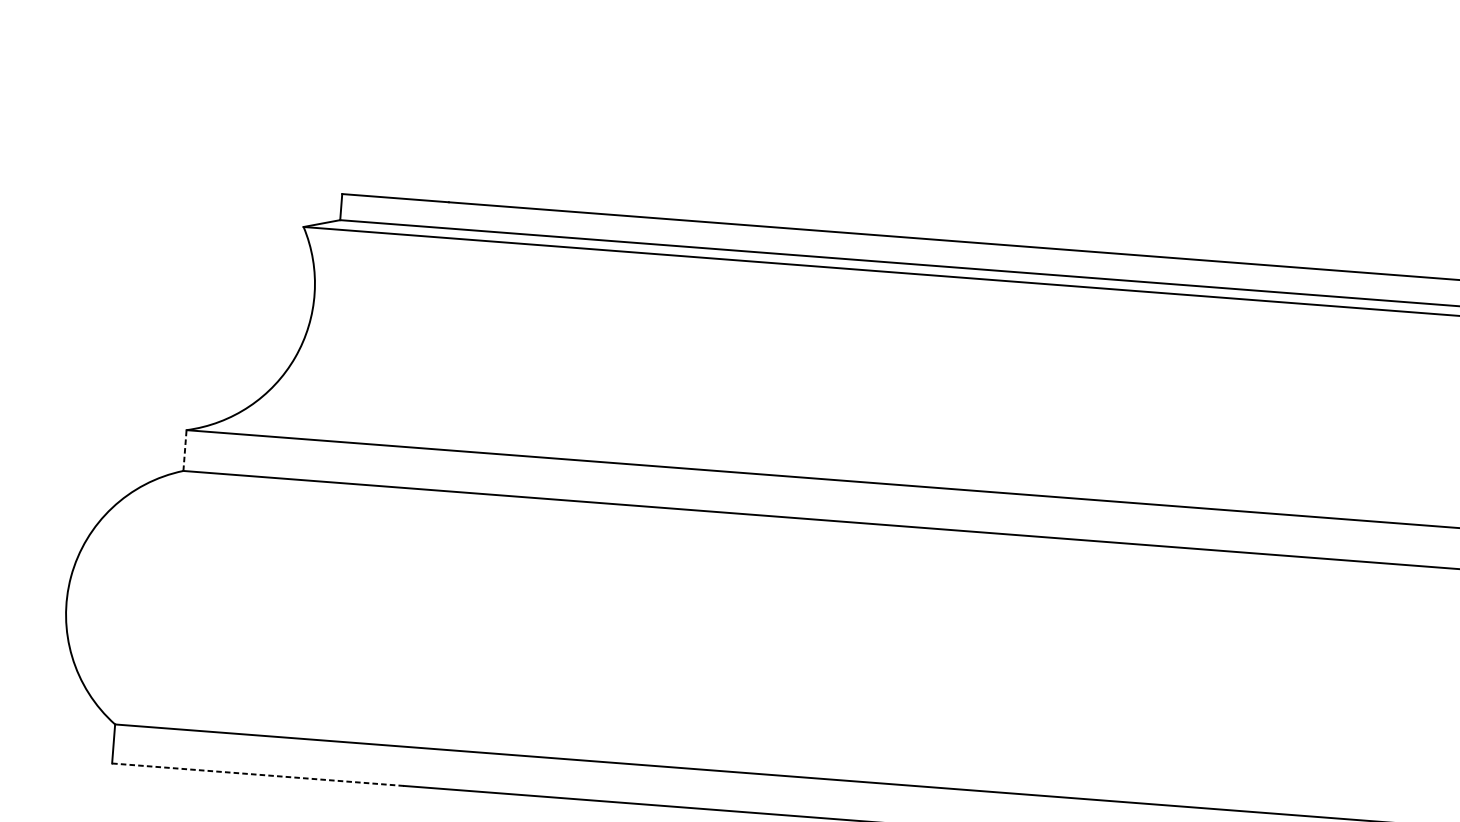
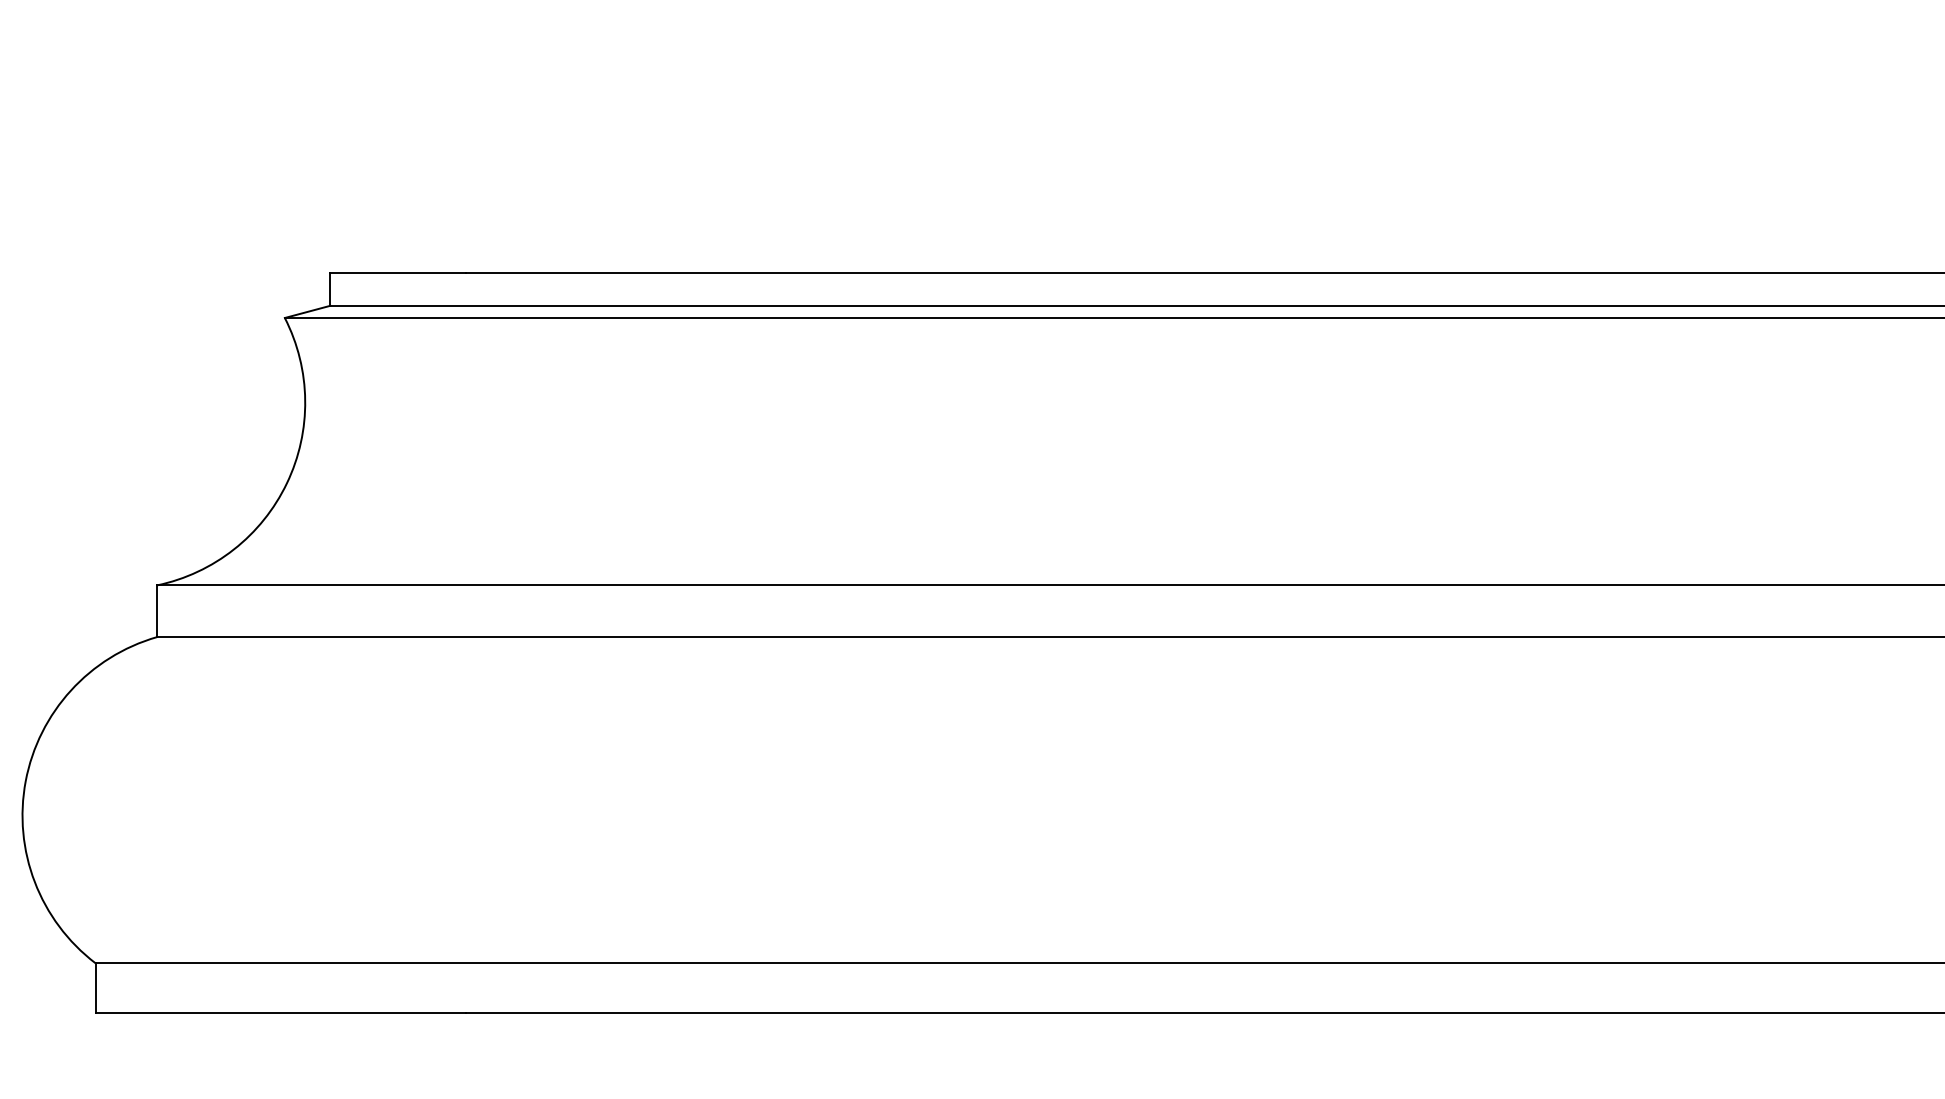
line: (185, 450) -> (157, 611), dashed -> solid
line: (258, 774) -> (280, 1012), dashed -> solid

